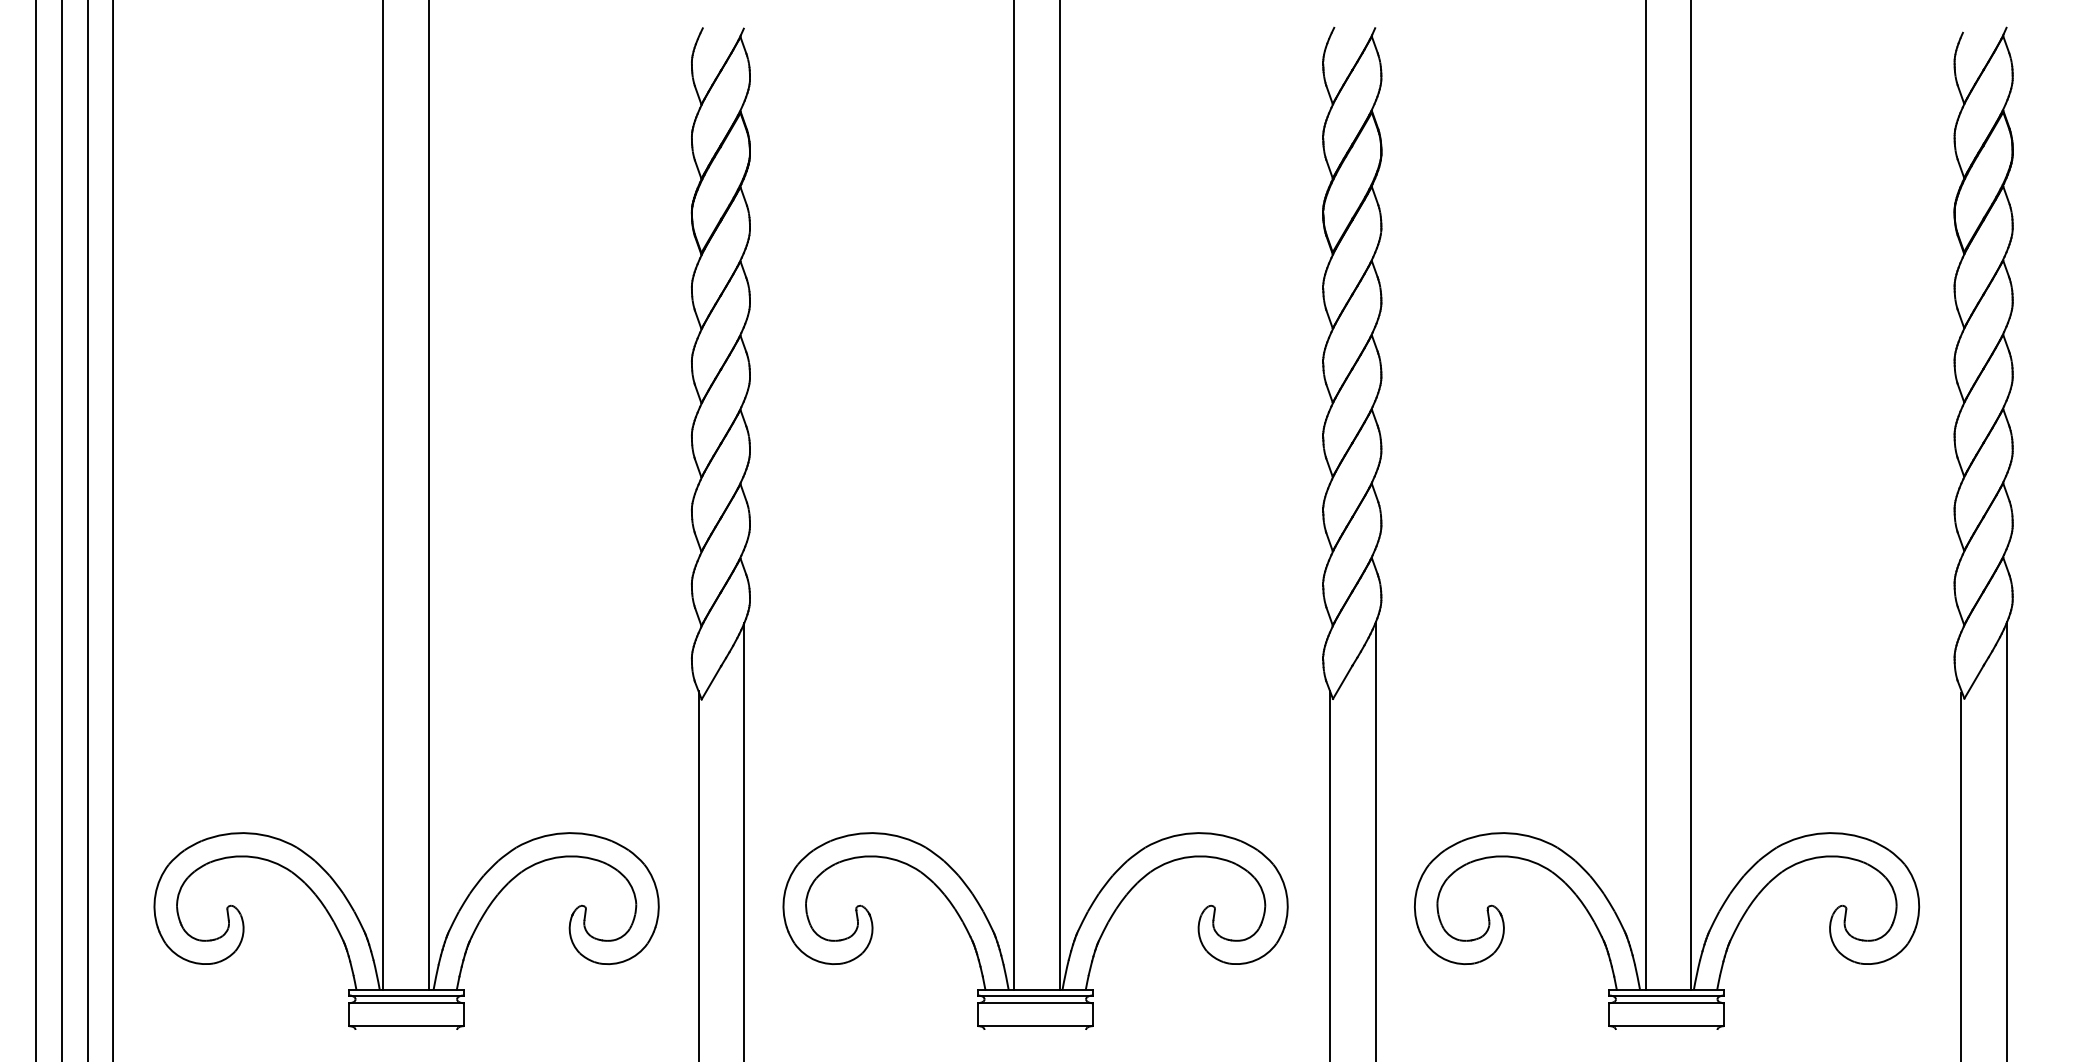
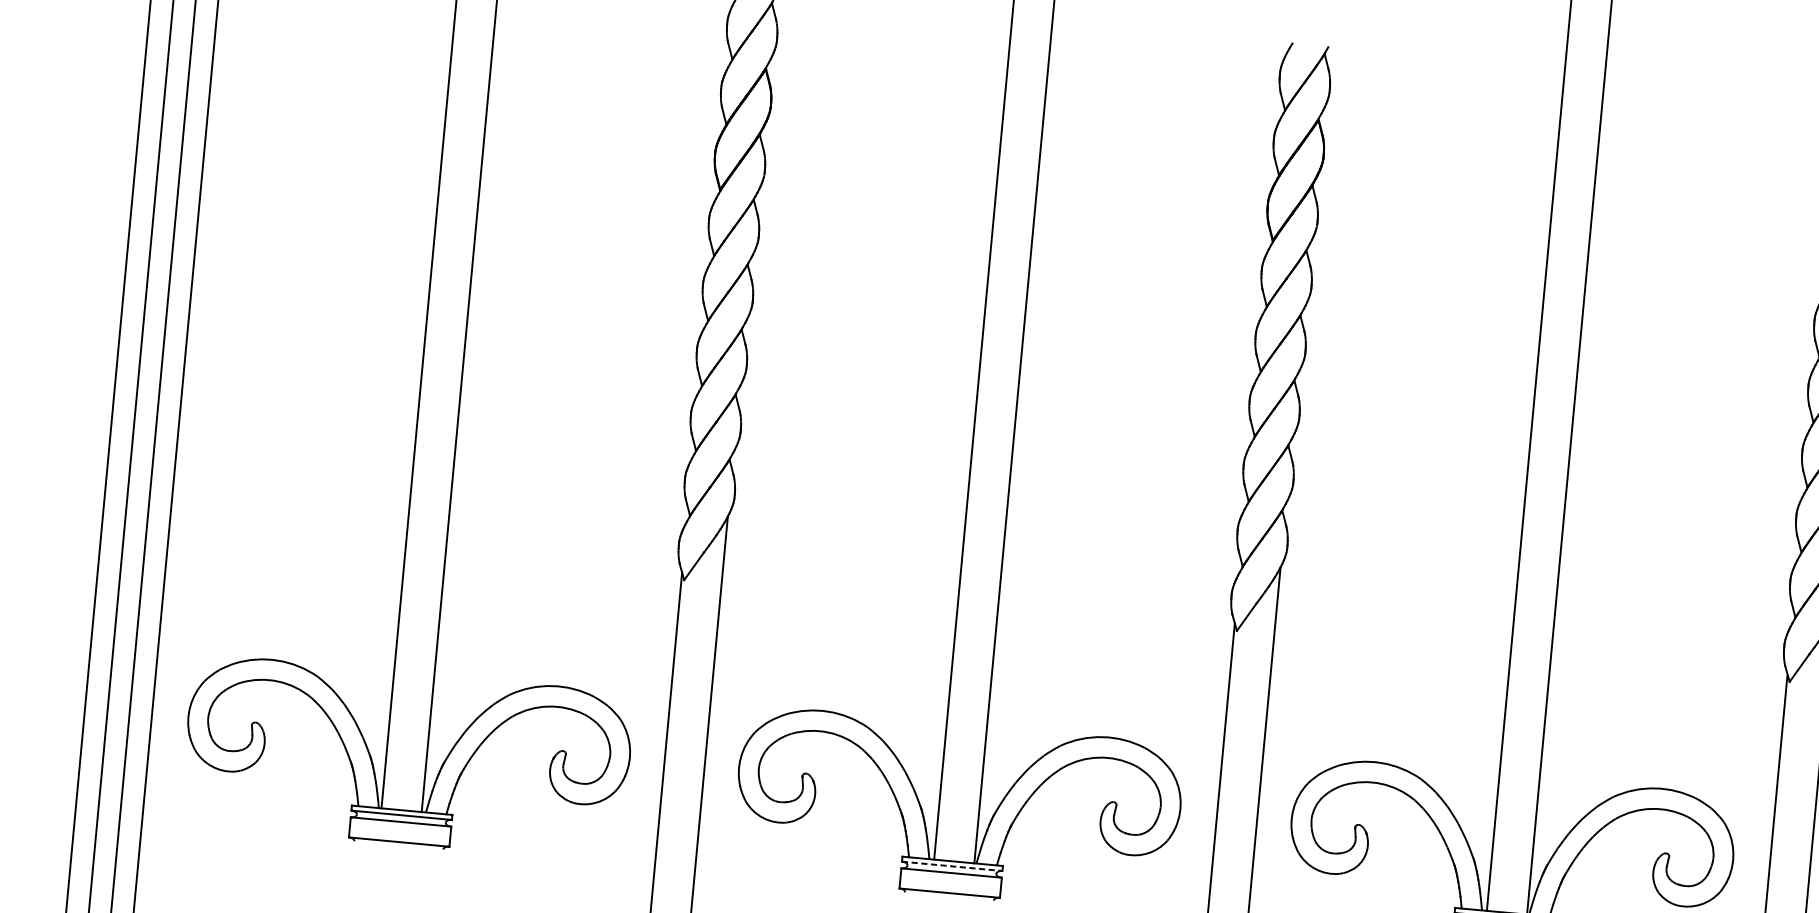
line: (1035, 995) -> (952, 866), solid -> dashed

